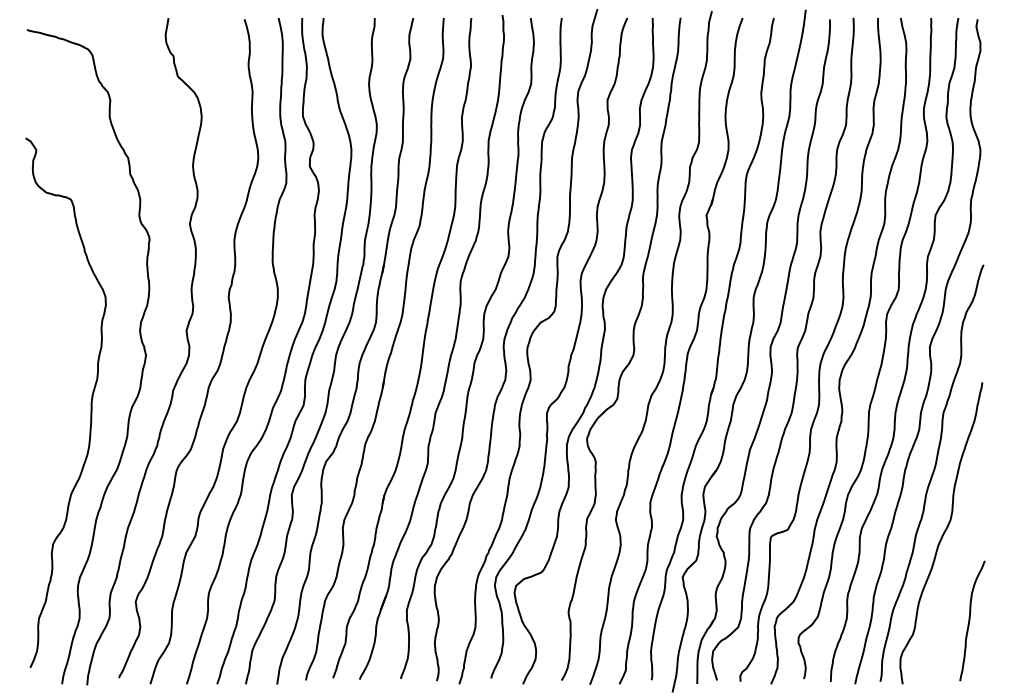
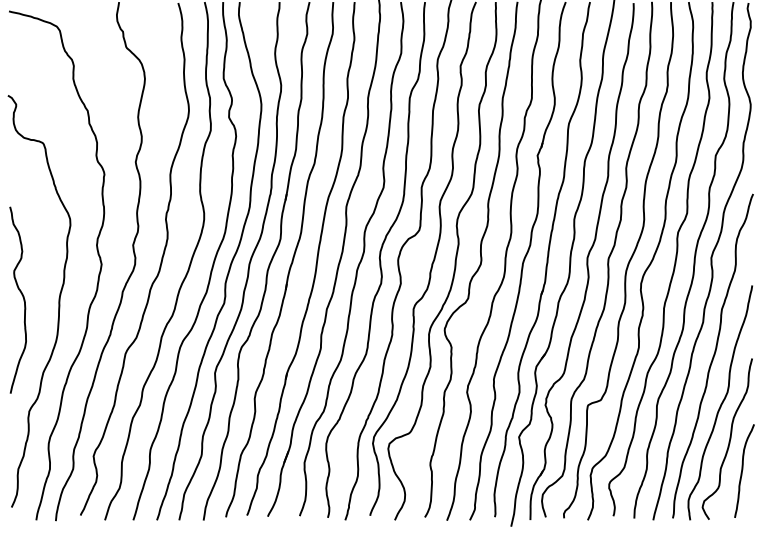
curve: (45, 401) -> (23, 300), added
curve: (952, 581) -> (729, 440), added

